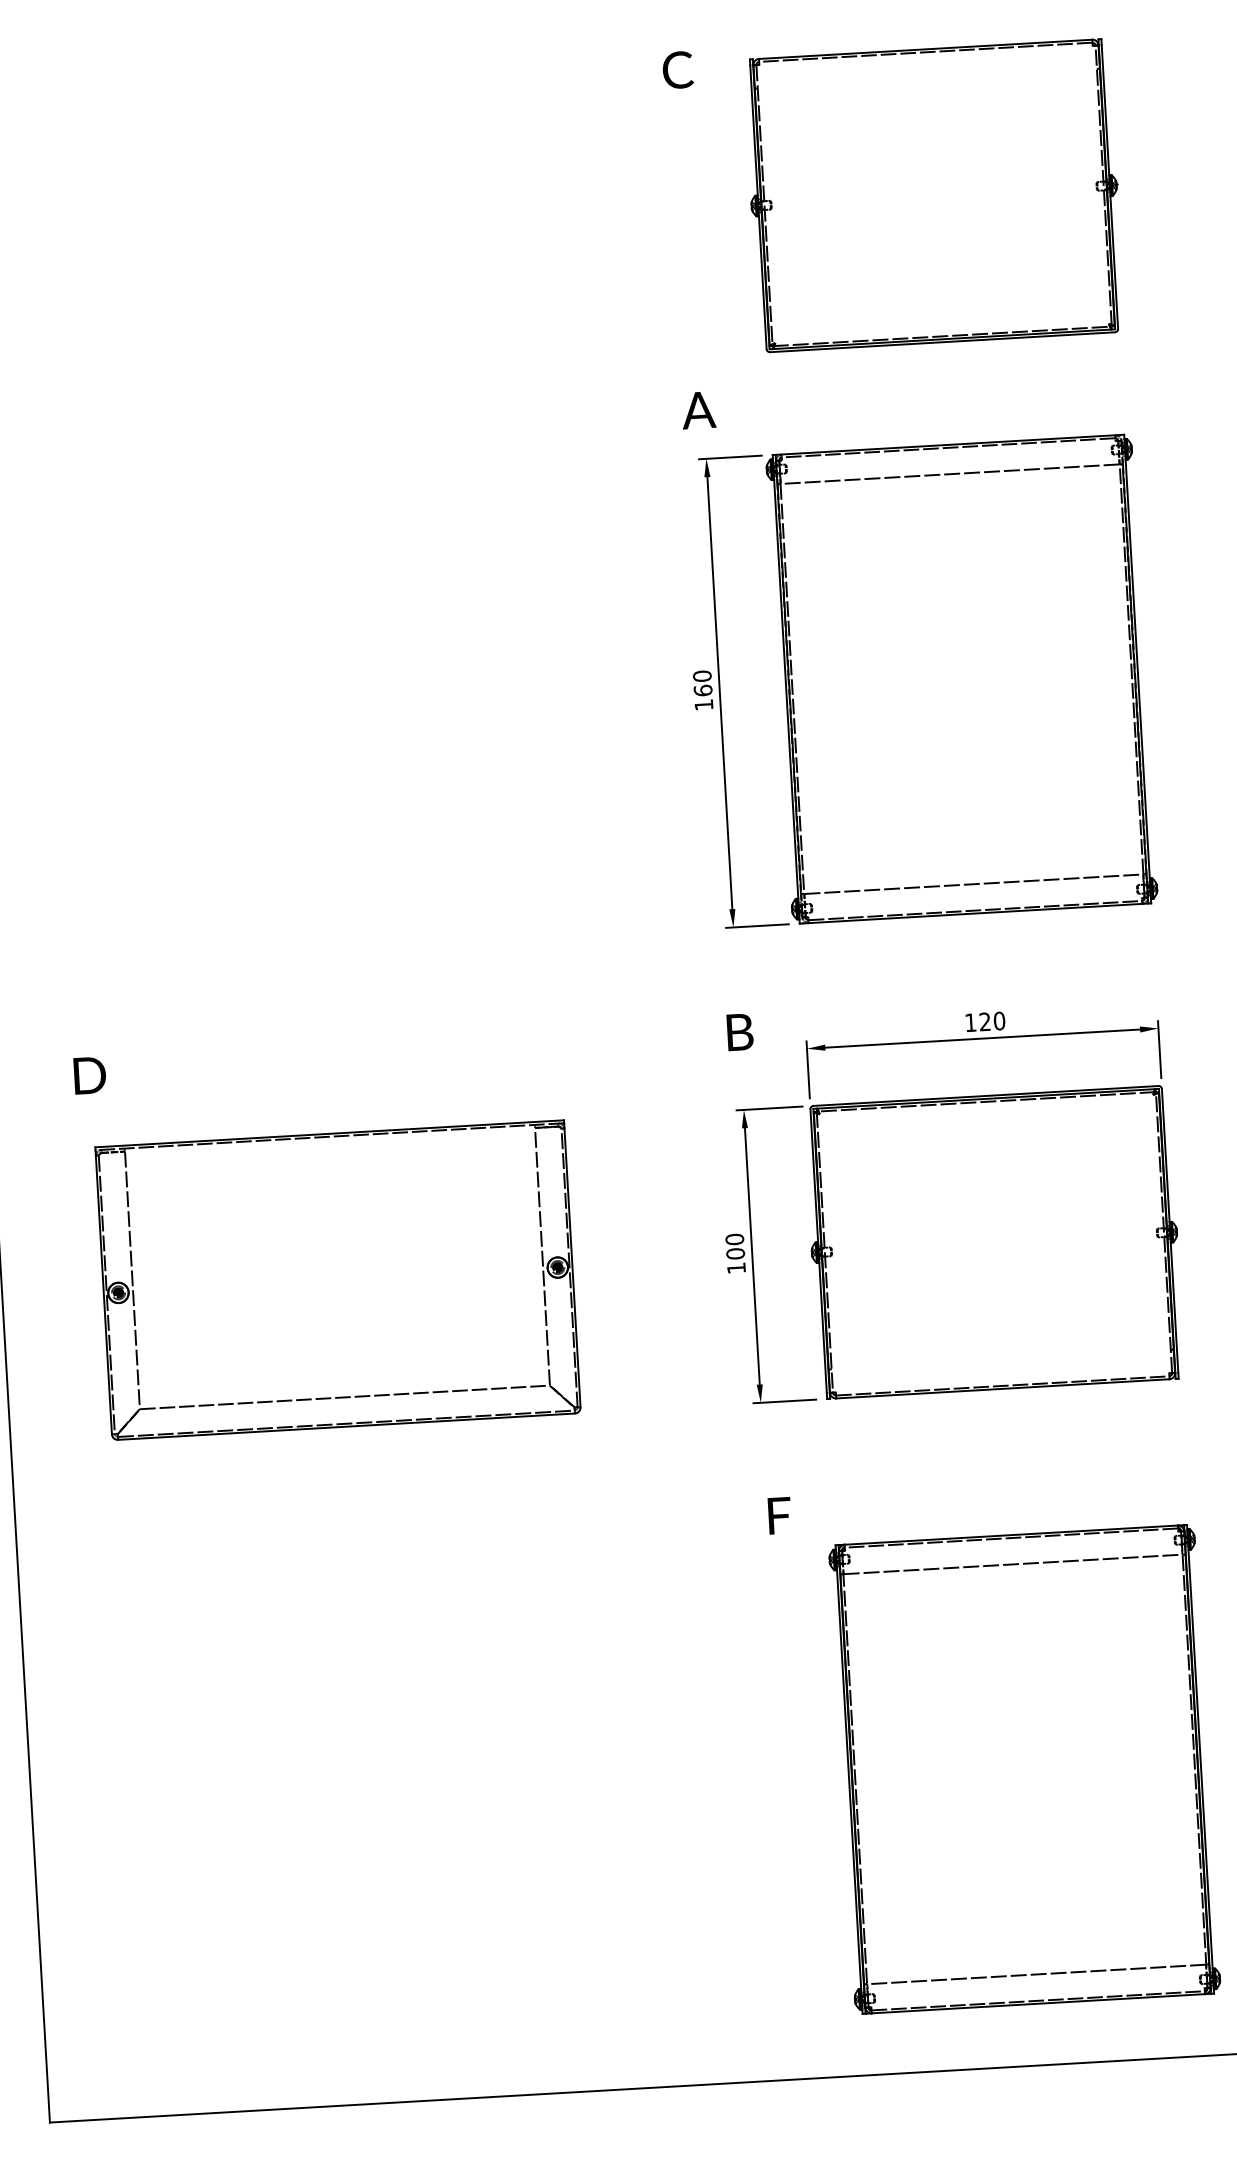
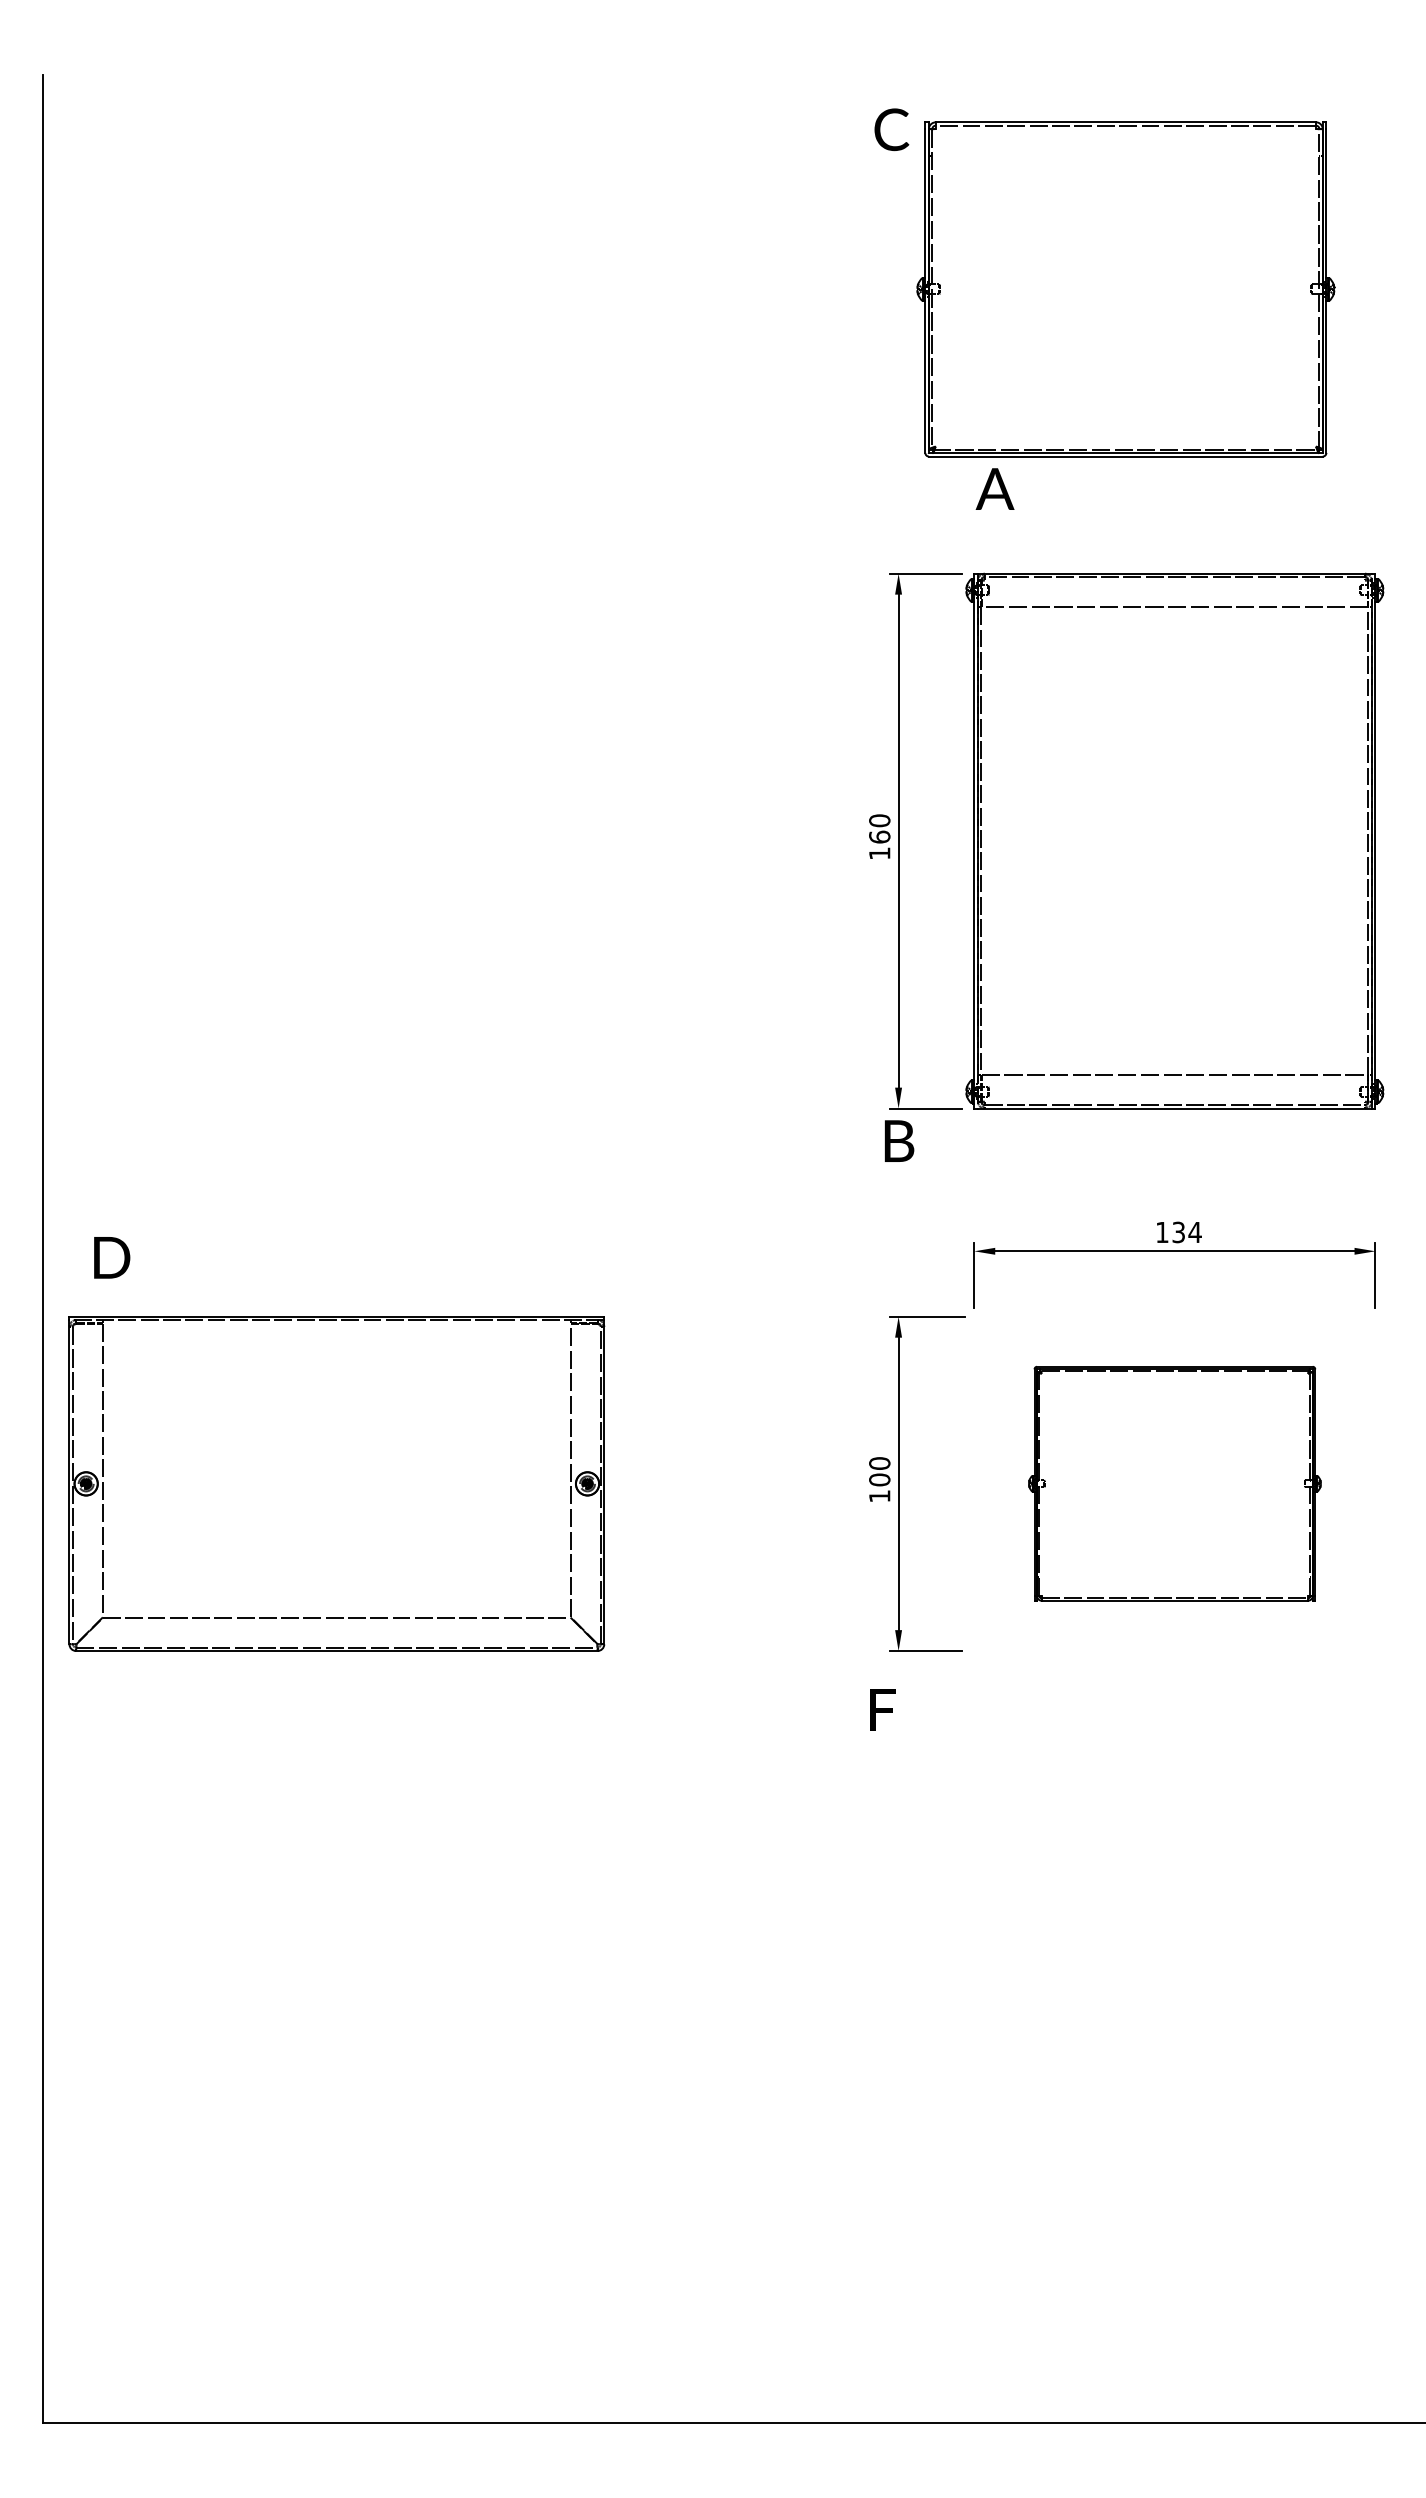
part: (933, 195) -> (1125, 289), moved
text: (698, 409) -> (994, 488), moved
text: (991, 1021) -> (1186, 1232), 120 -> 134
text: (740, 1031) -> (899, 1140), moved
text: (90, 1075) -> (112, 1257), moved
part: (994, 1242) -> (1174, 1483), size x0.7
part: (337, 1279) -> (336, 1483), moved
text: (779, 1515) -> (882, 1709), moved
part: (1024, 1769) -> (1174, 2085), removed

